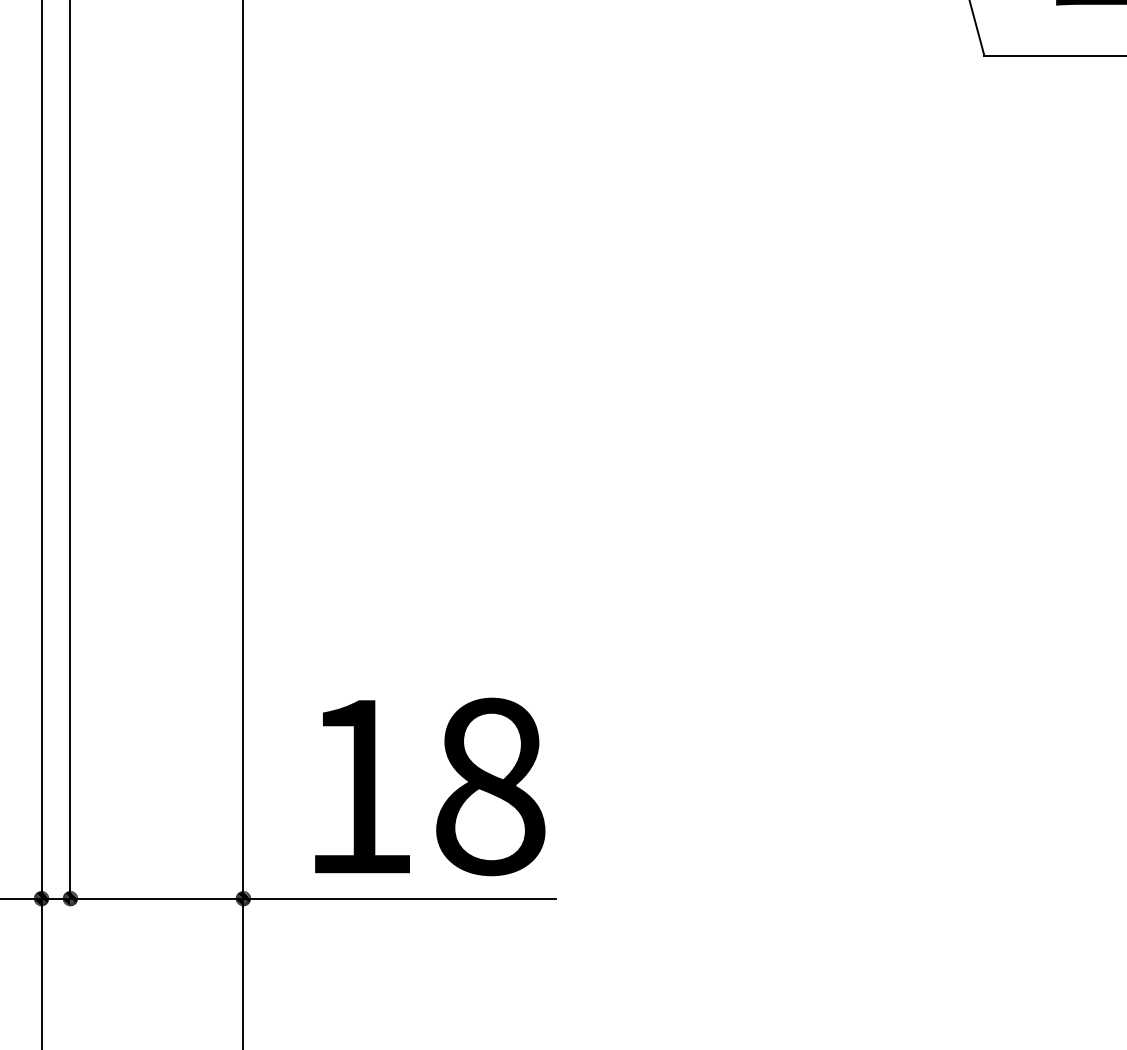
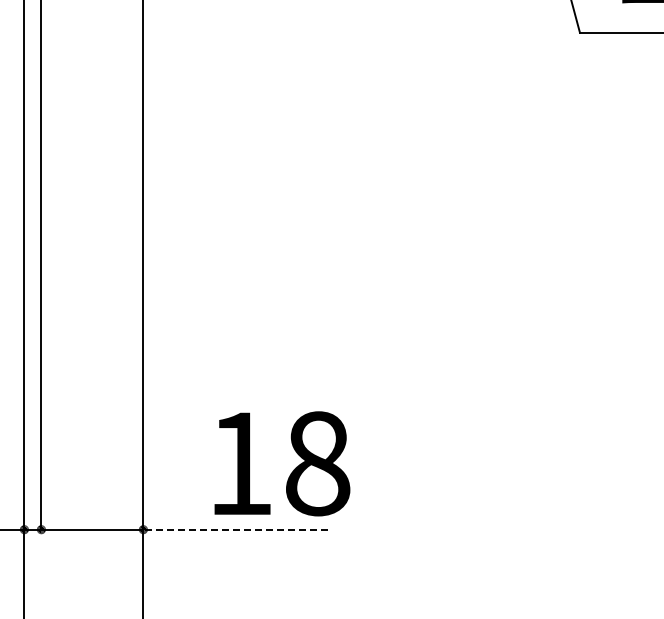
text: (430, 786) -> (282, 463), moved
line: (399, 898) -> (235, 529), solid -> dashed

